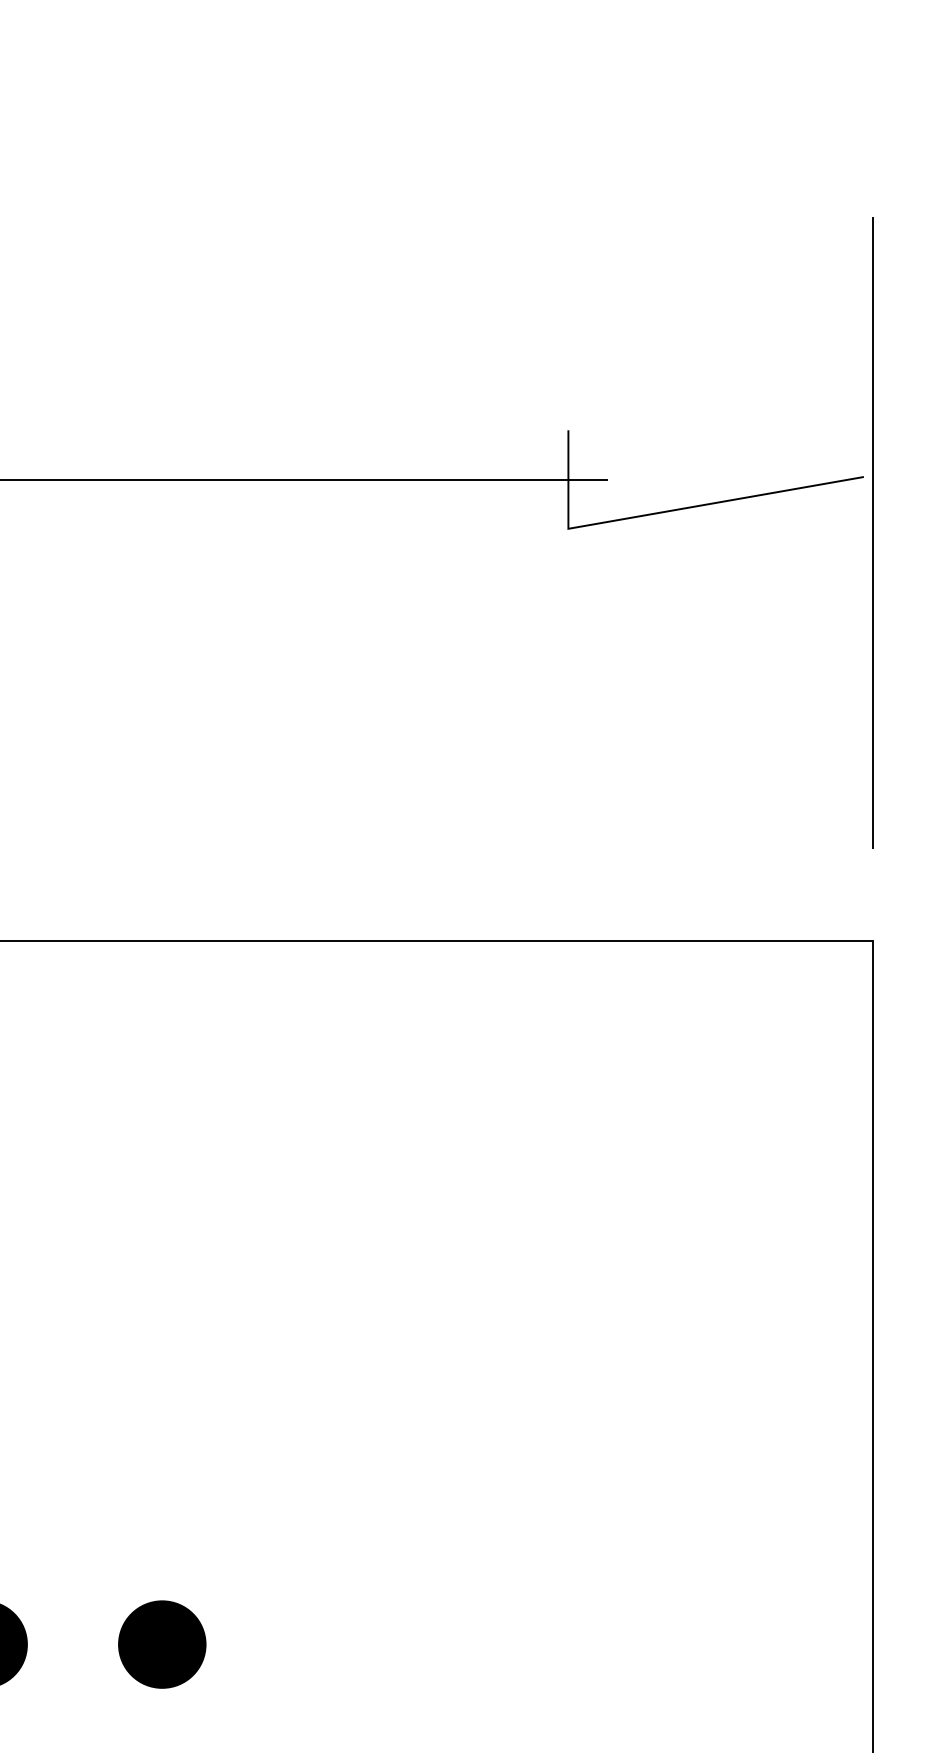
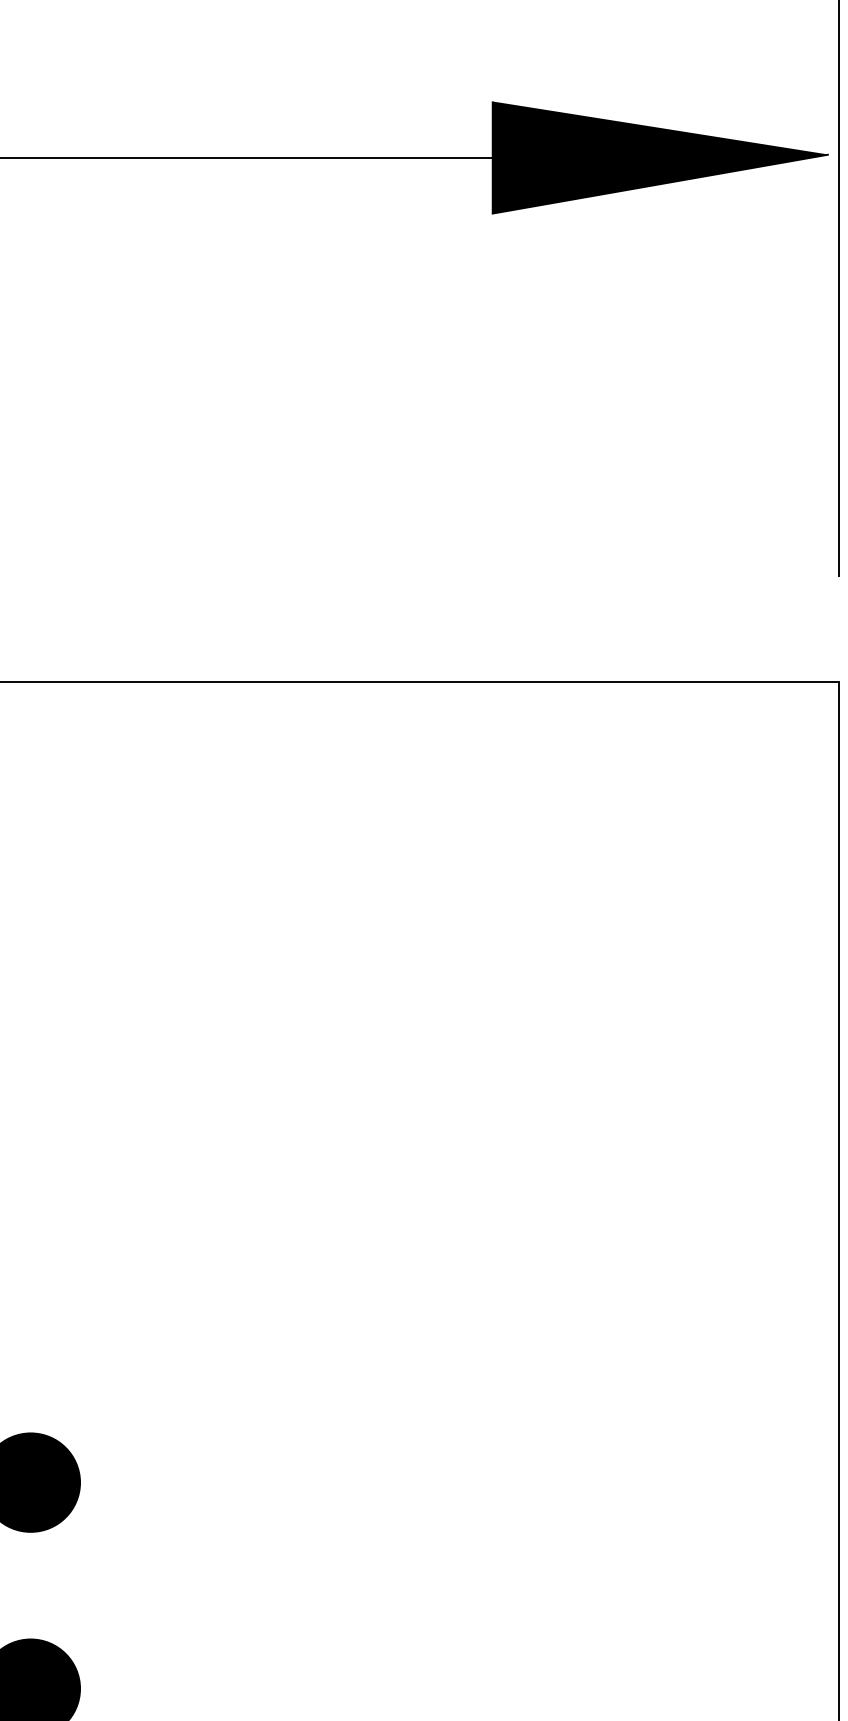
fill: (715, 479) -> (660, 157), added

